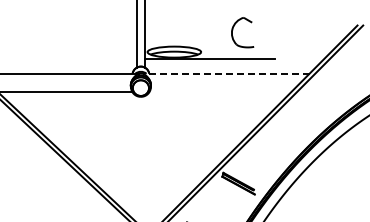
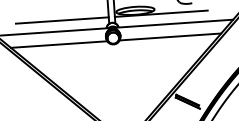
line: (71, 58) -> (62, 20), added
line: (225, 73) -> (173, 23), dashed -> solid
line: (220, 91) -> (170, 36), added

